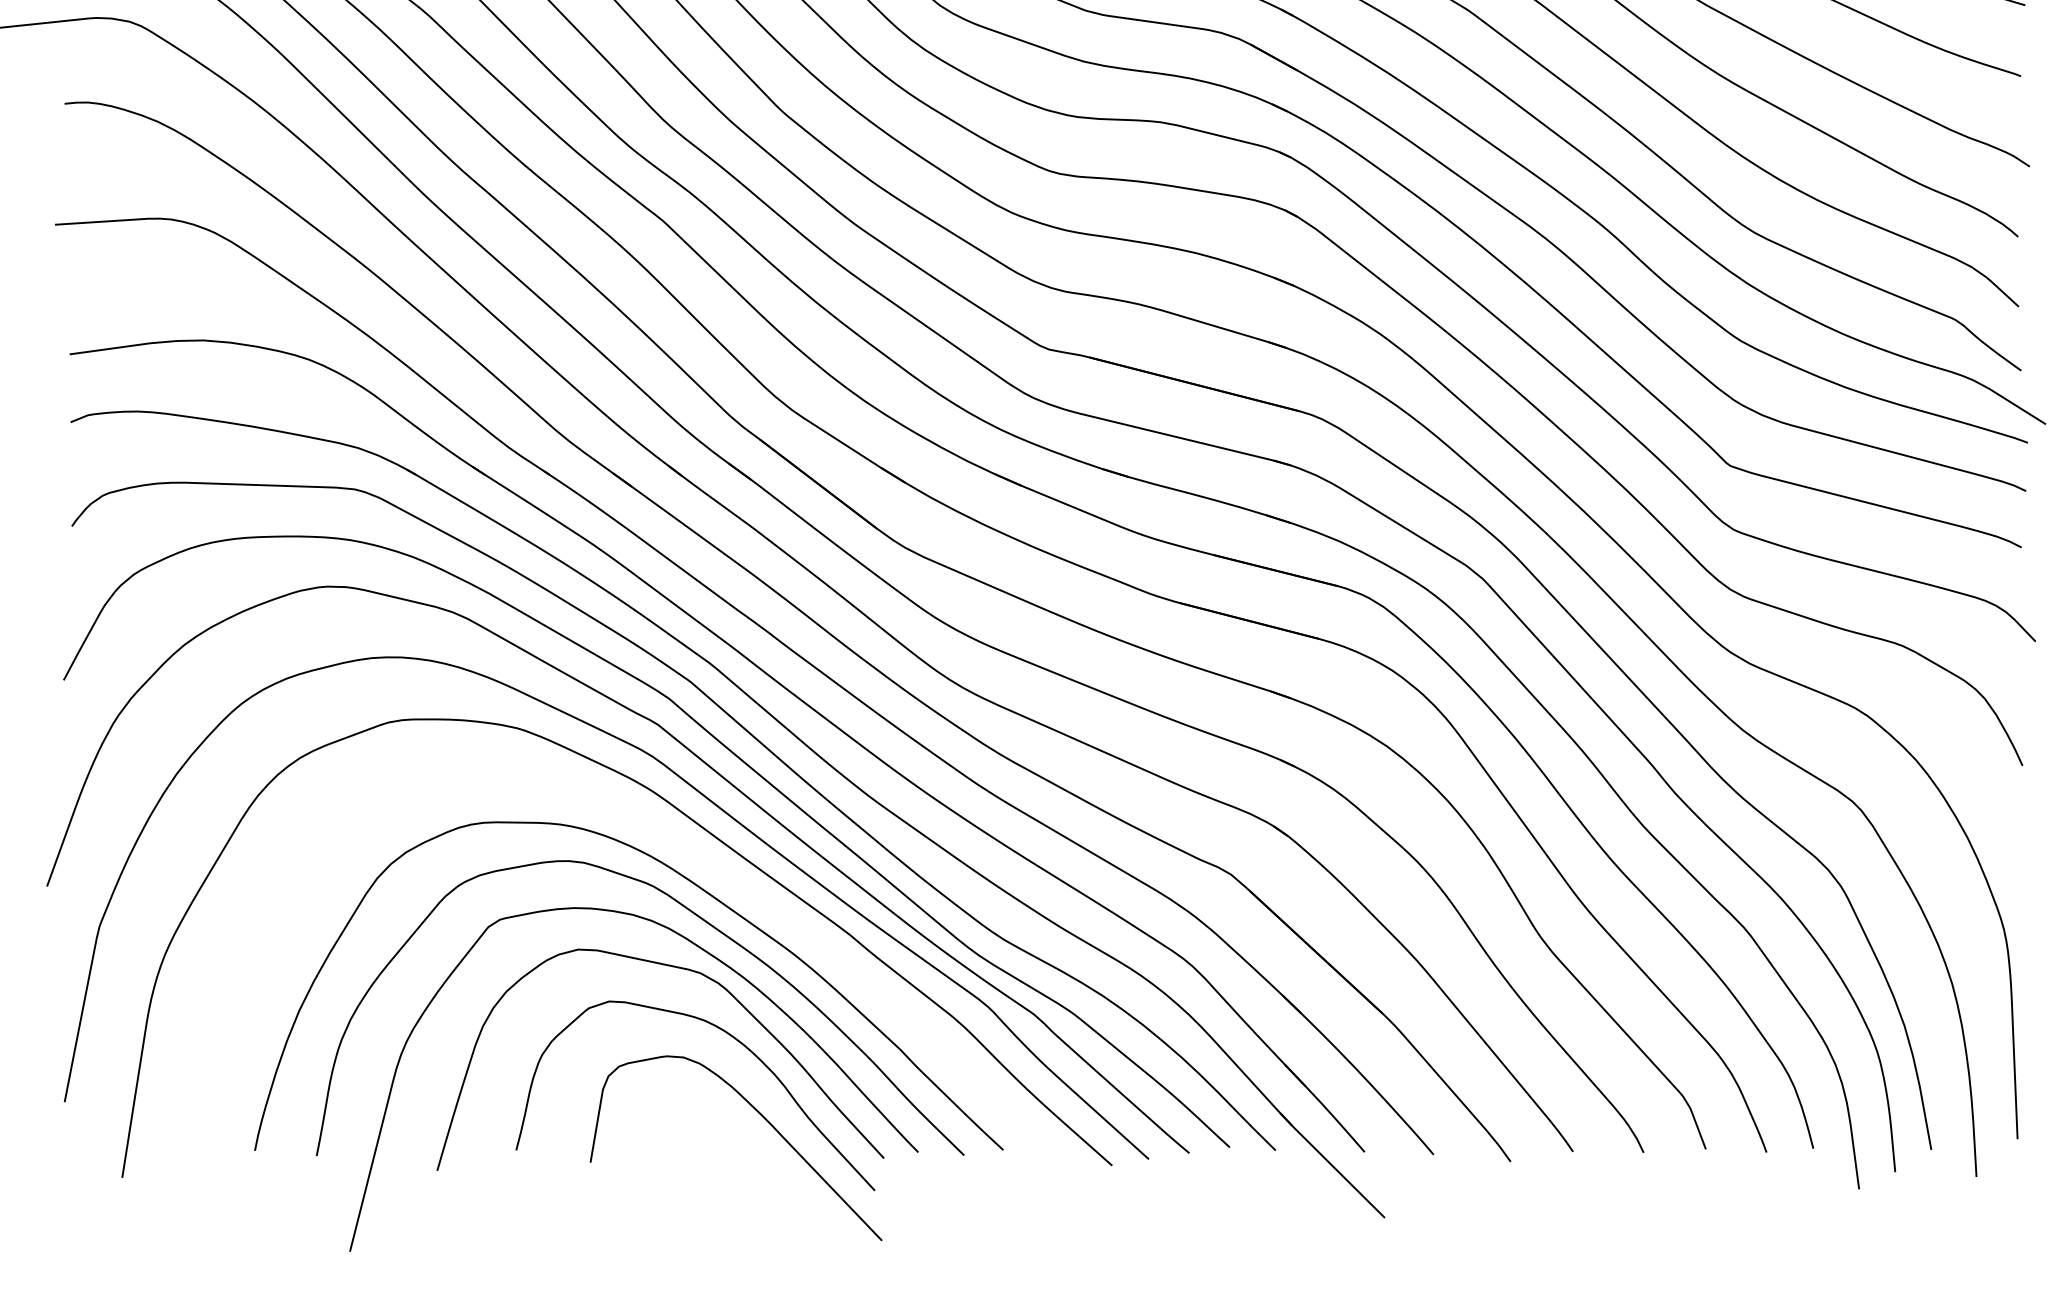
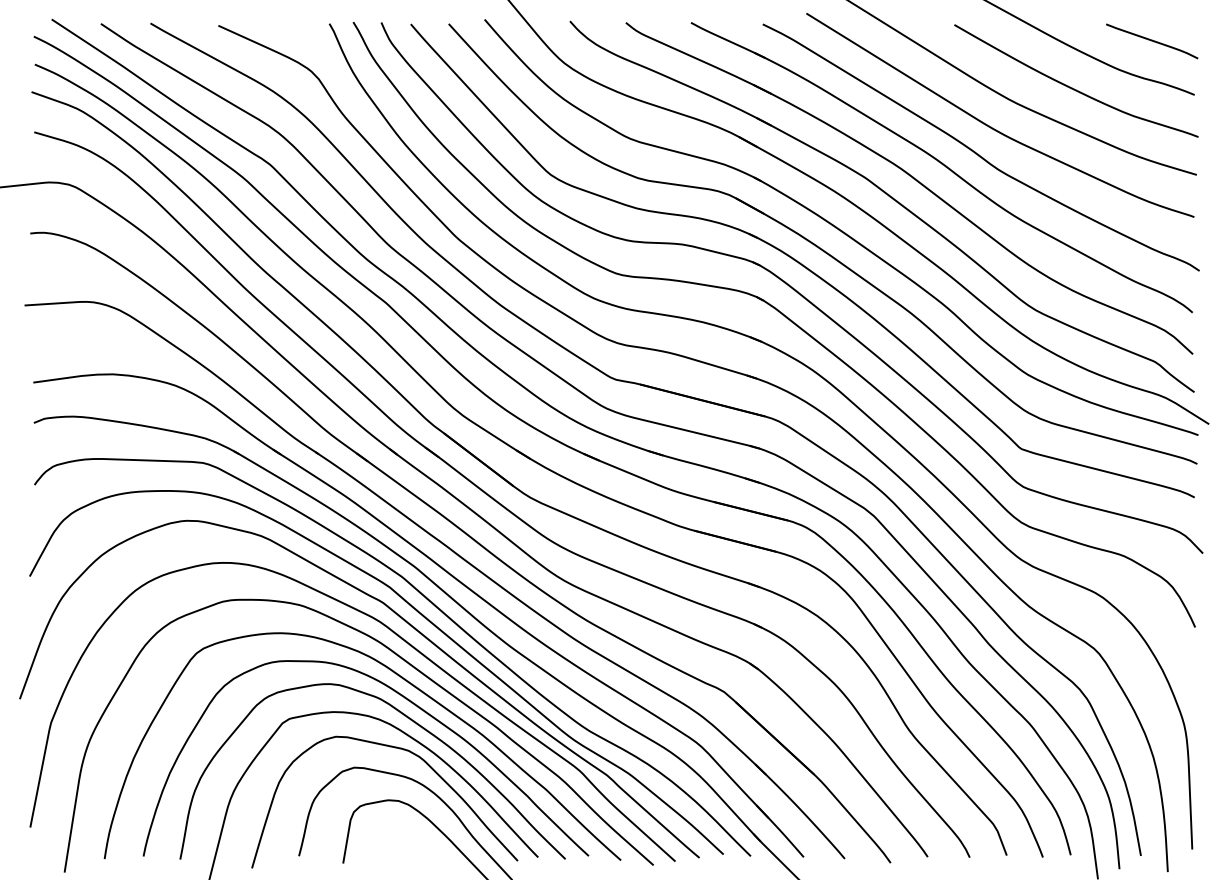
curve: (695, 856) -> (405, 681), added

